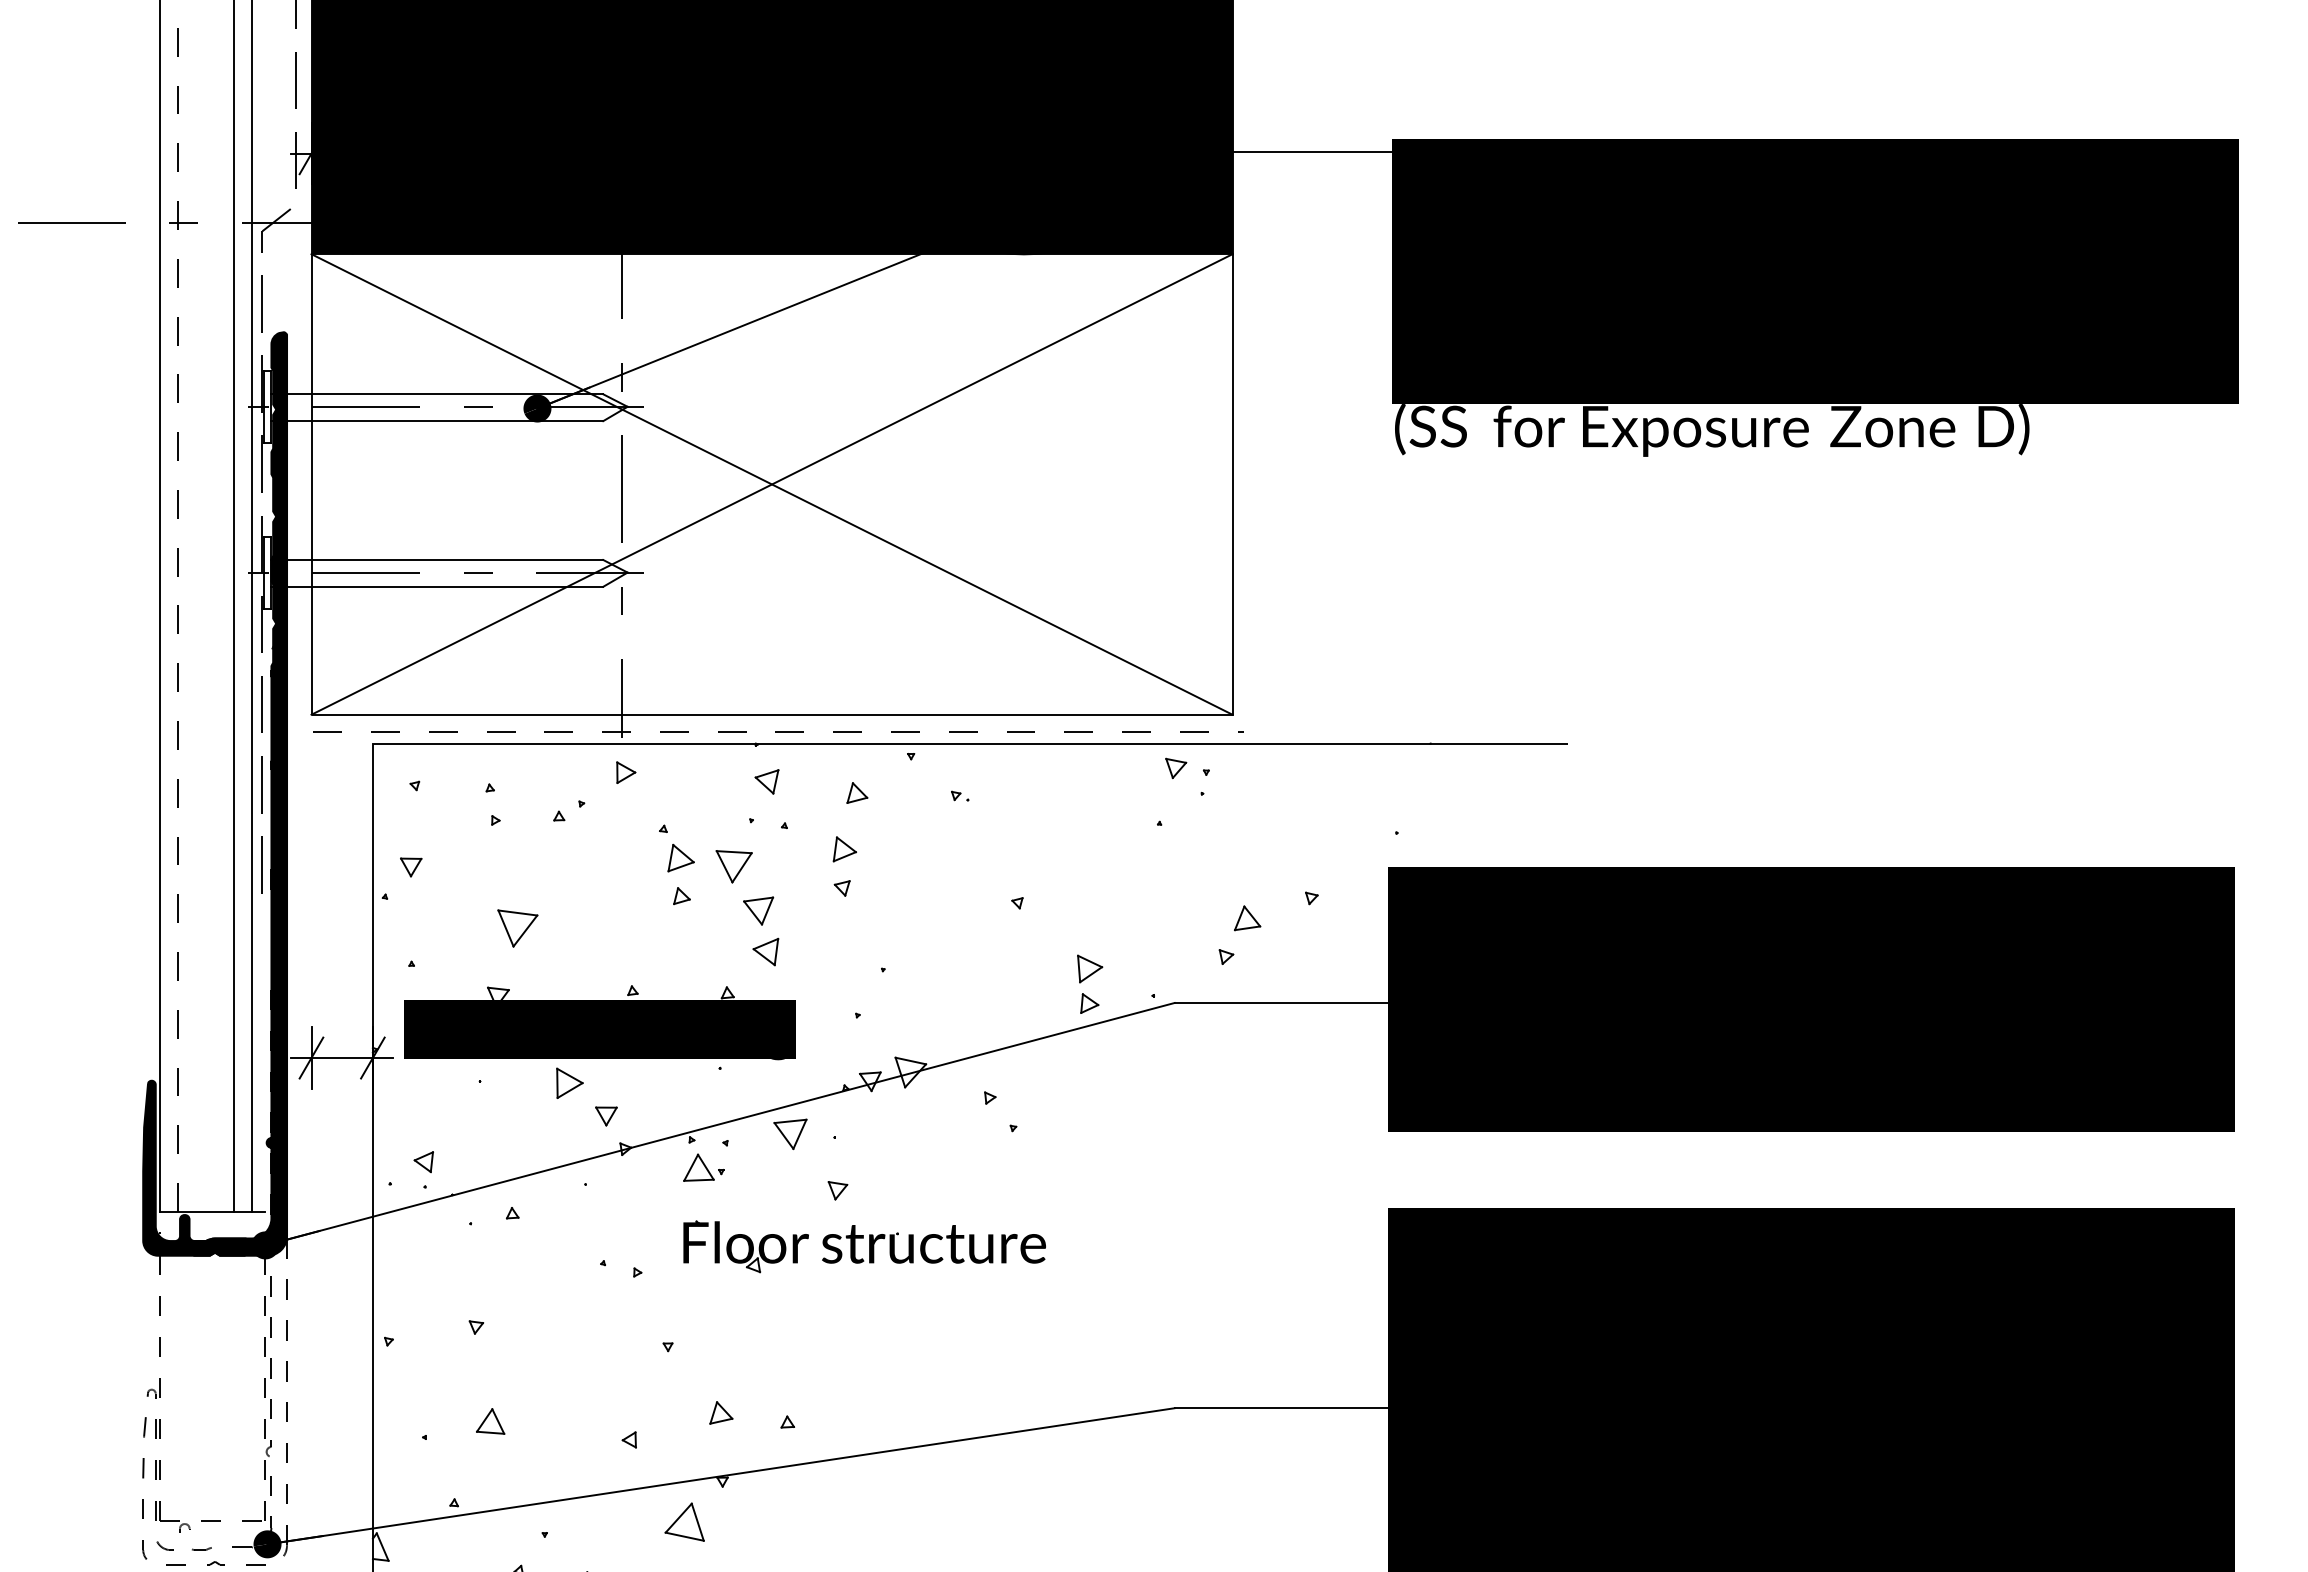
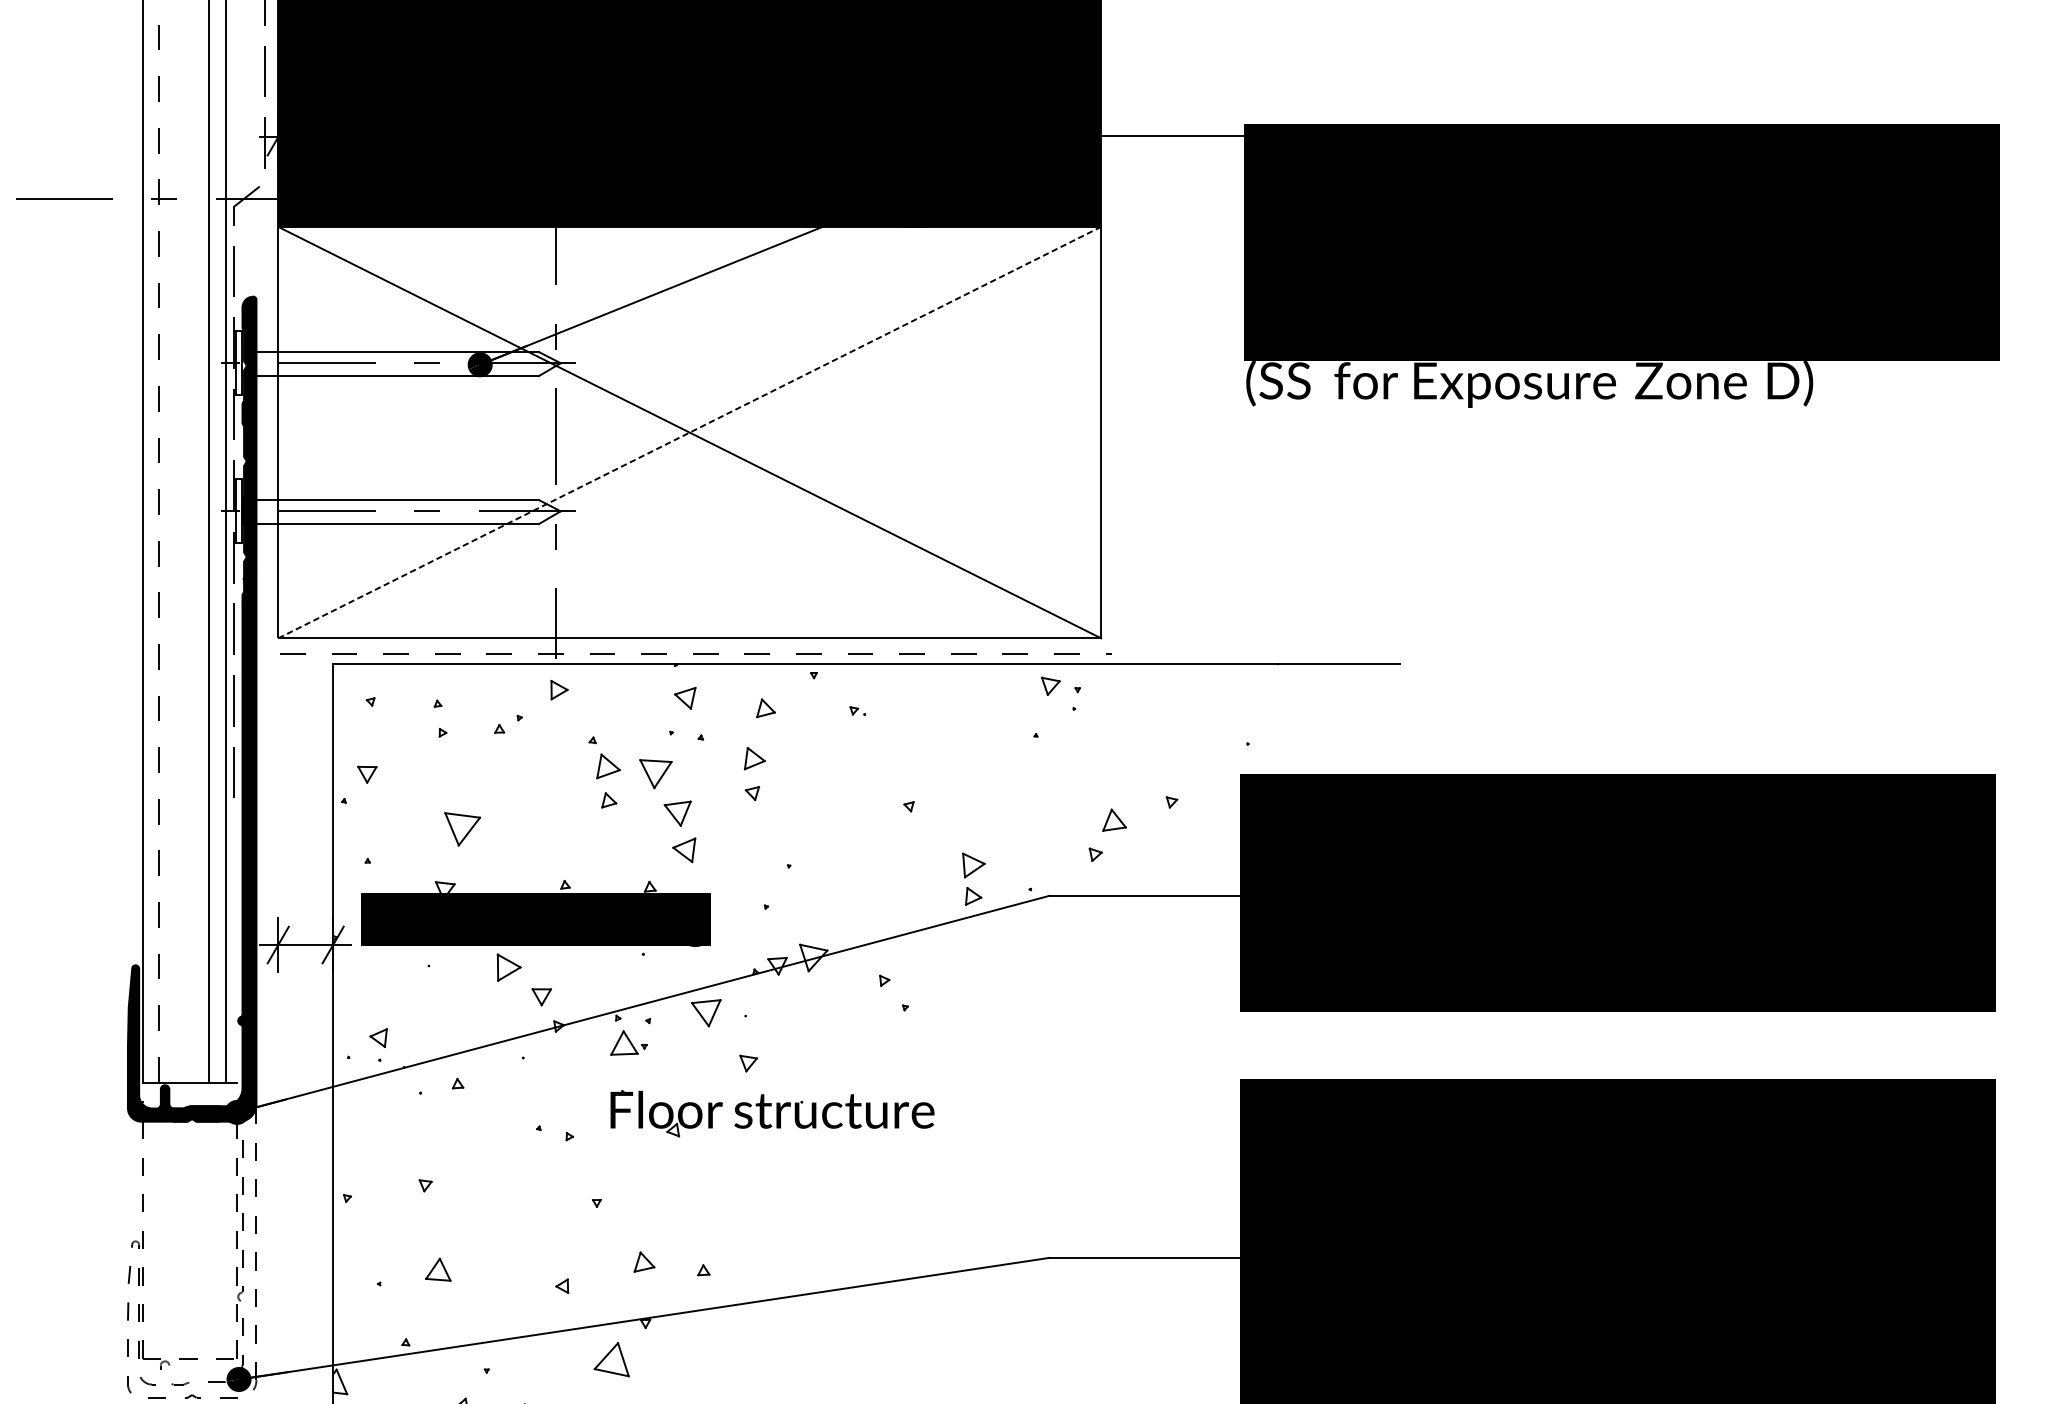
line: (772, 484) -> (690, 432), solid -> dashed

